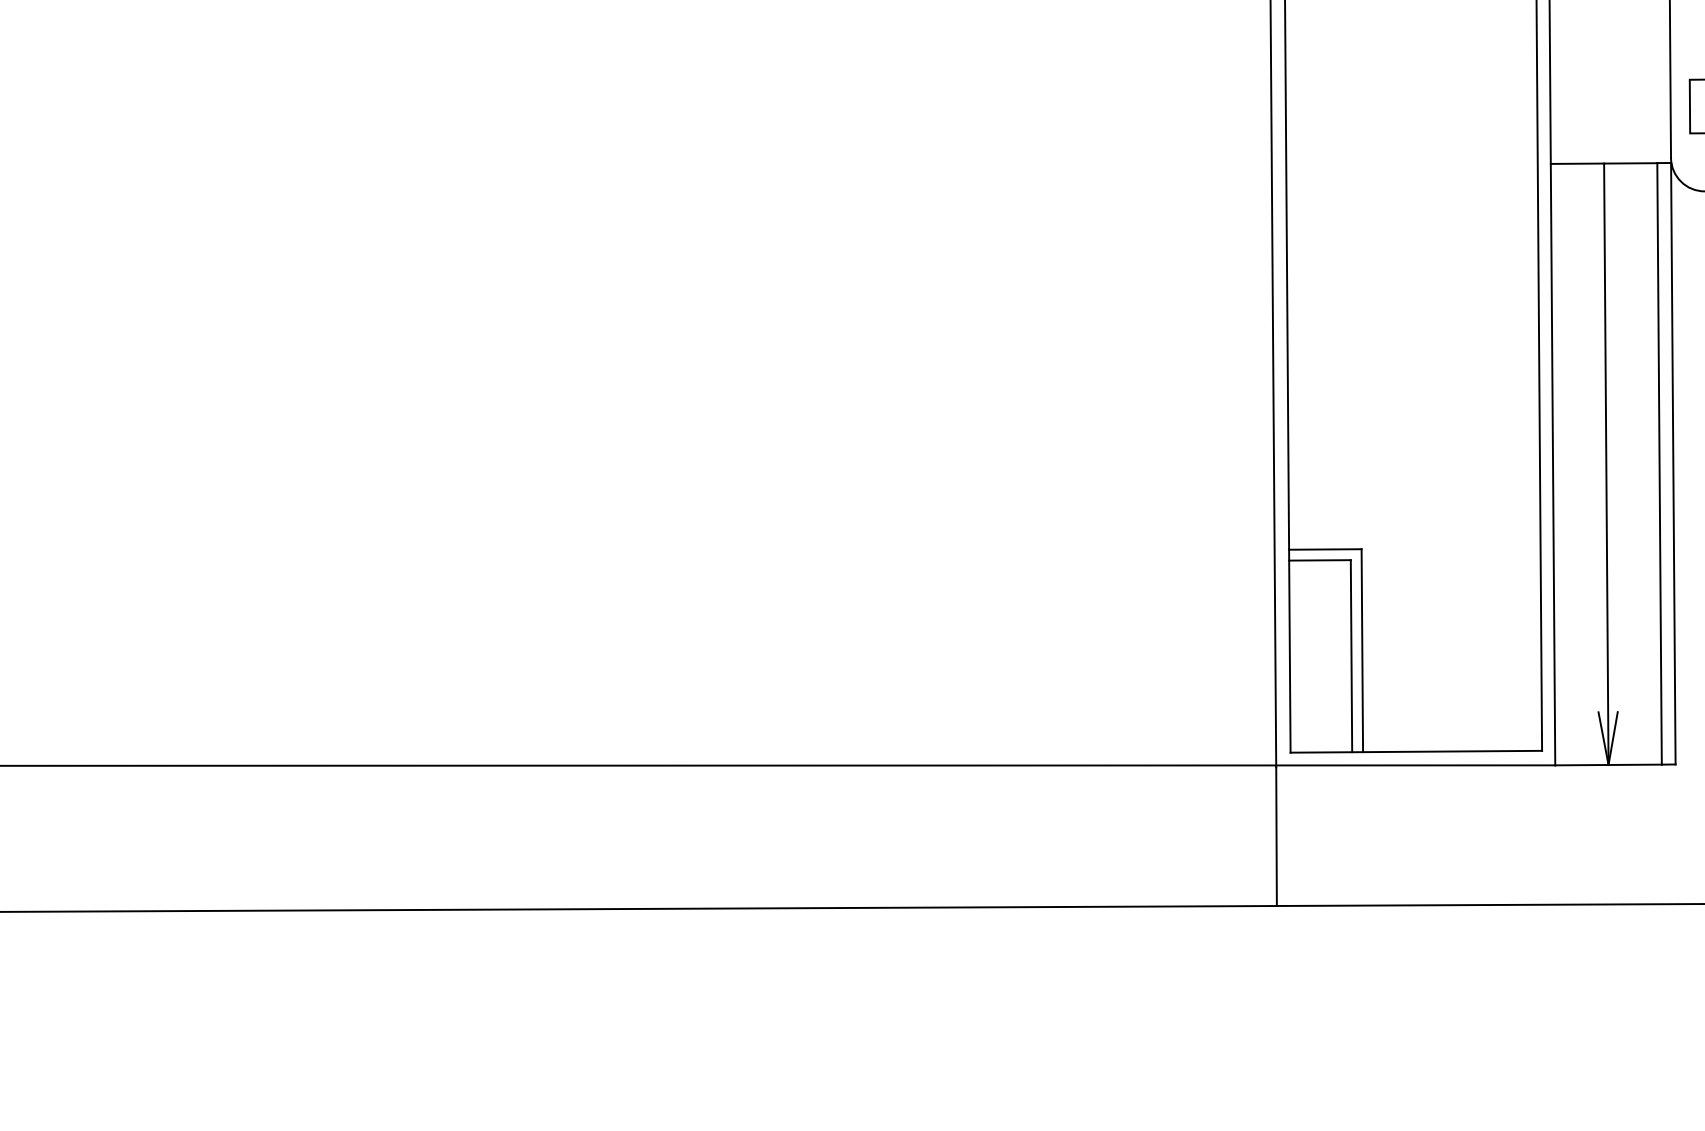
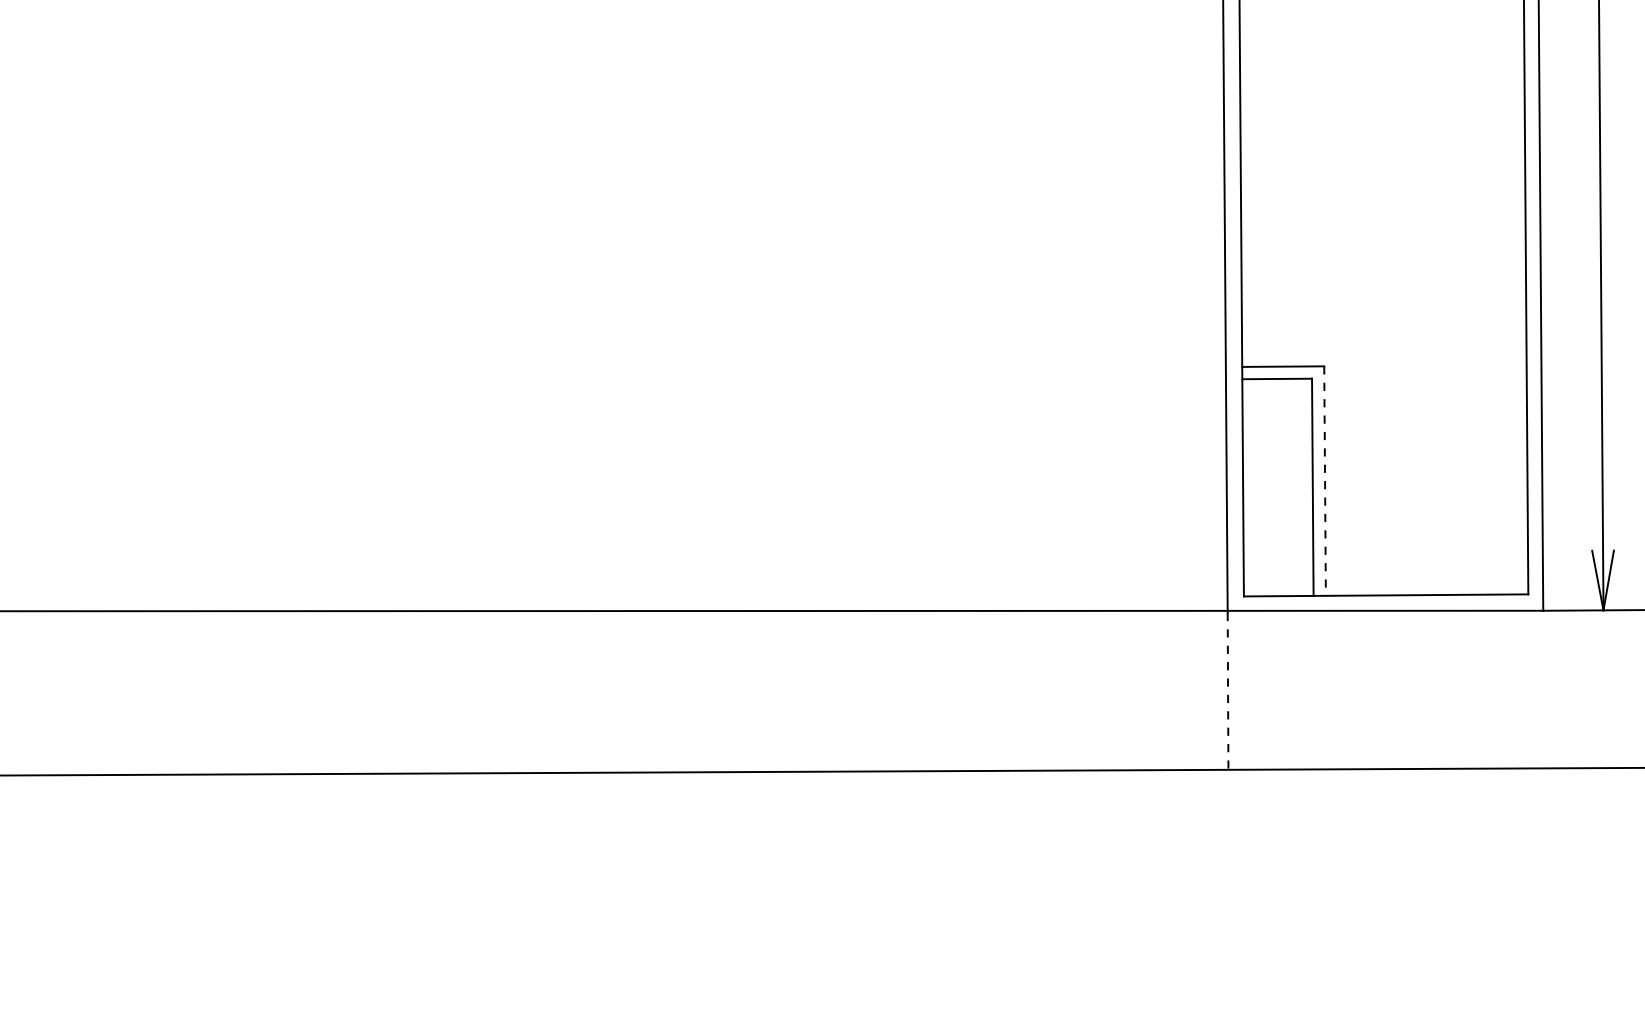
line: (1362, 651) -> (1325, 482), solid -> dashed
line: (1276, 837) -> (1227, 692), solid -> dashed

